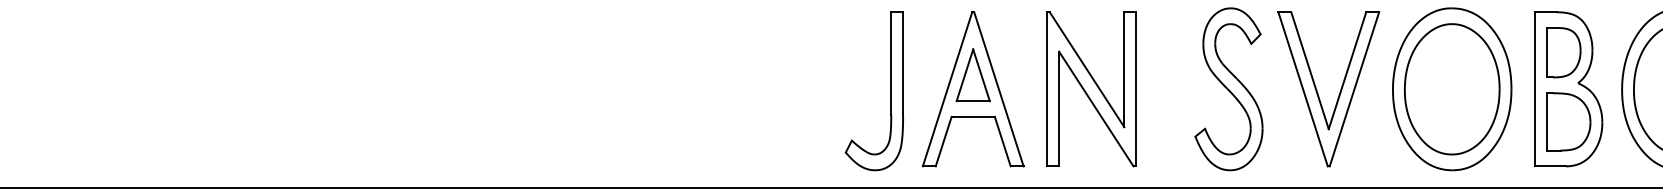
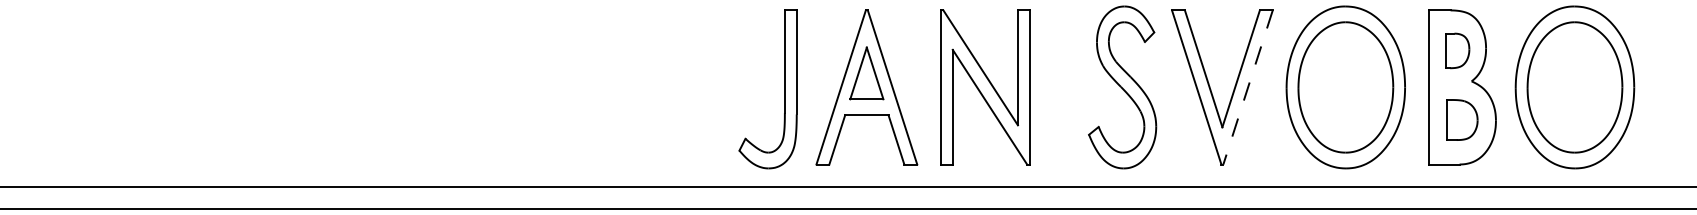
part: (1563, 52) -> (1457, 50), size x0.7
line: (1354, 89) -> (1248, 87), solid -> dashed
part: (1568, 121) -> (1462, 119), size x0.7

